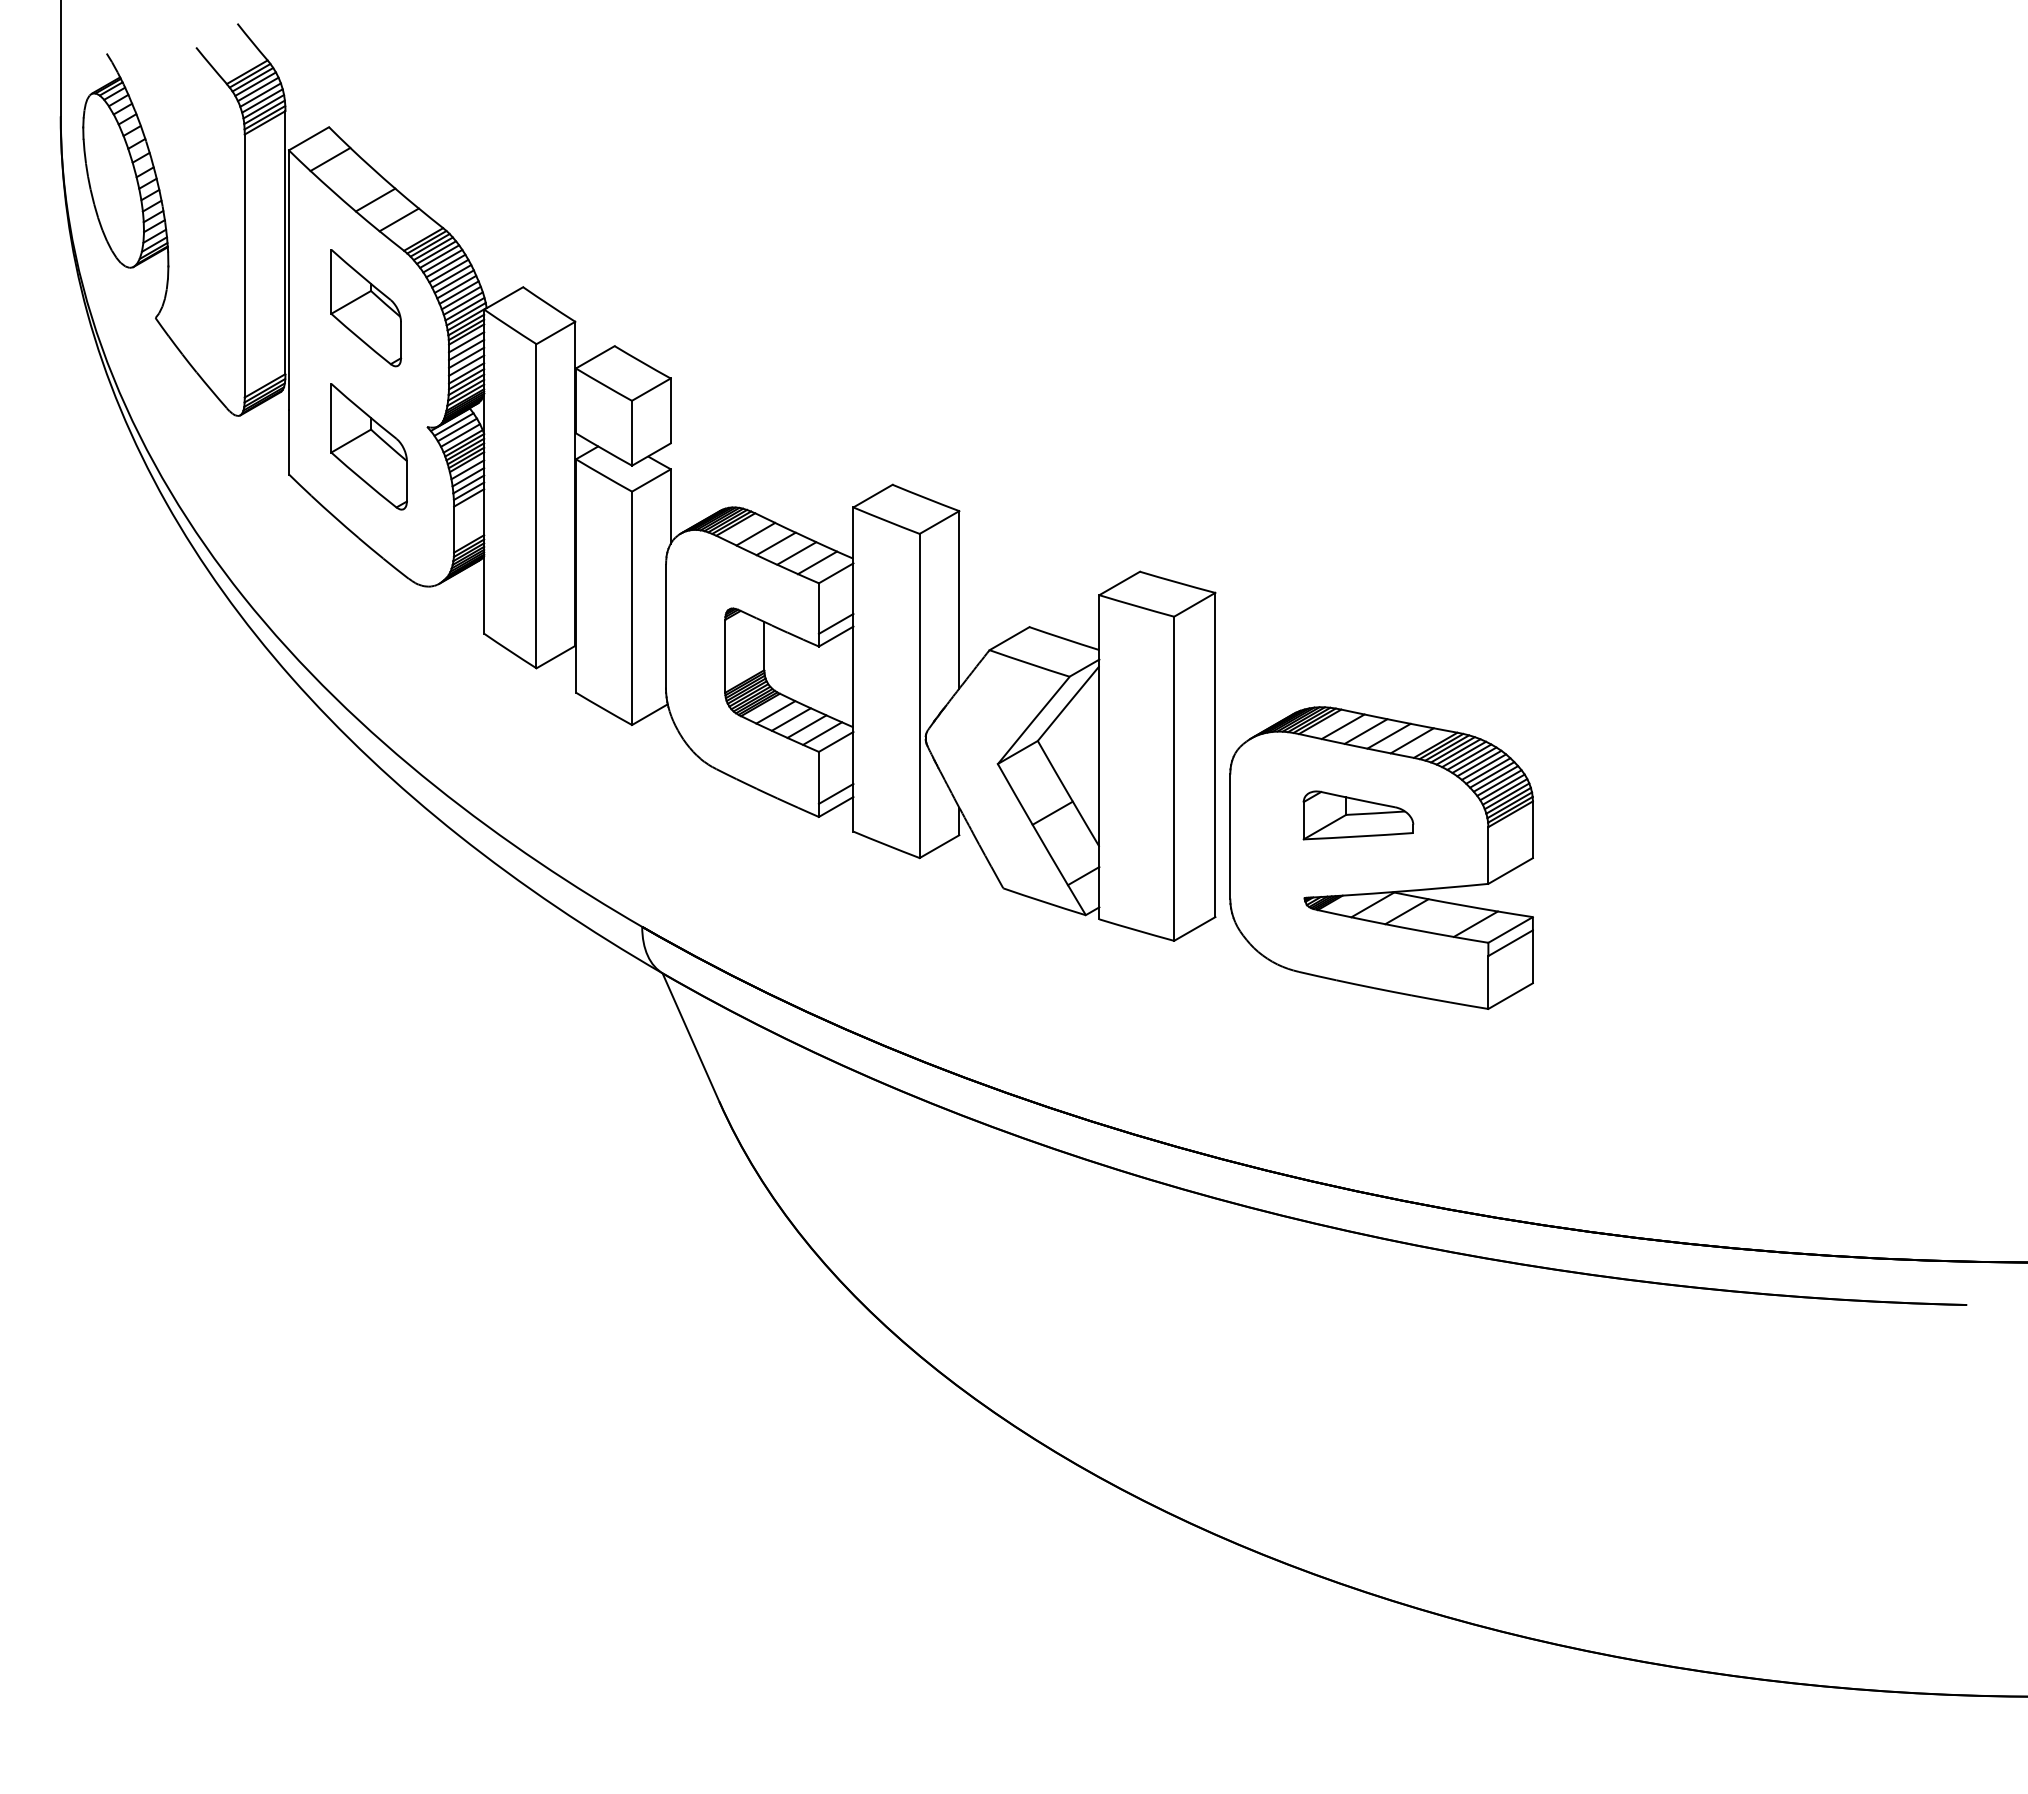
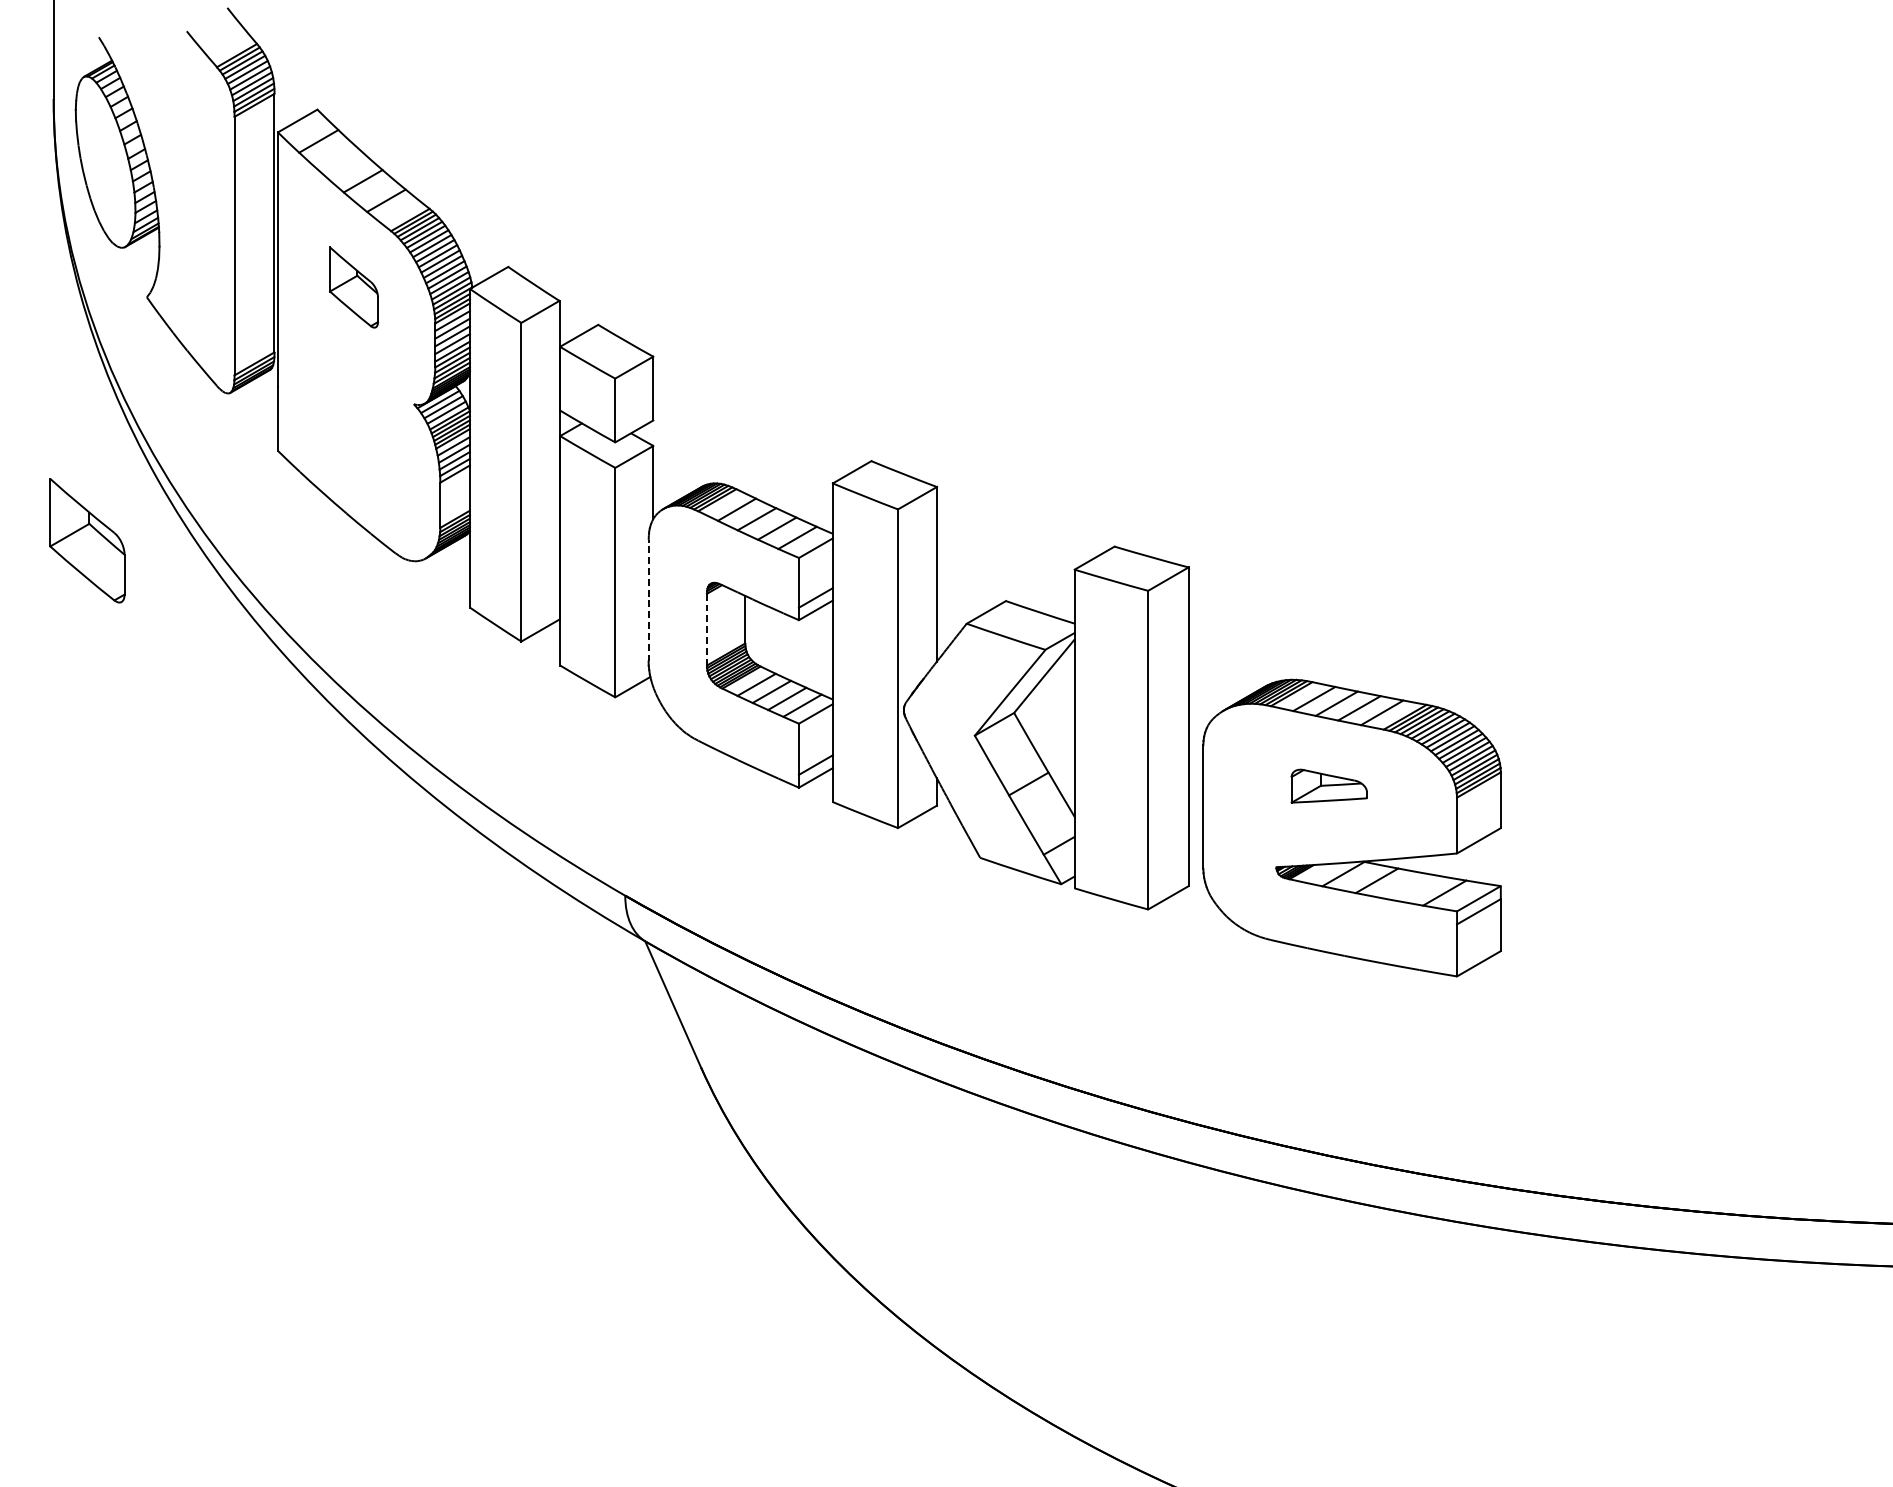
part: (366, 308) -> (354, 287), size x0.7
part: (368, 446) -> (86, 540), moved
line: (665, 626) -> (648, 600), solid -> dashed
line: (725, 656) -> (707, 629), solid -> dashed
part: (1358, 815) -> (1329, 786), size x0.7

